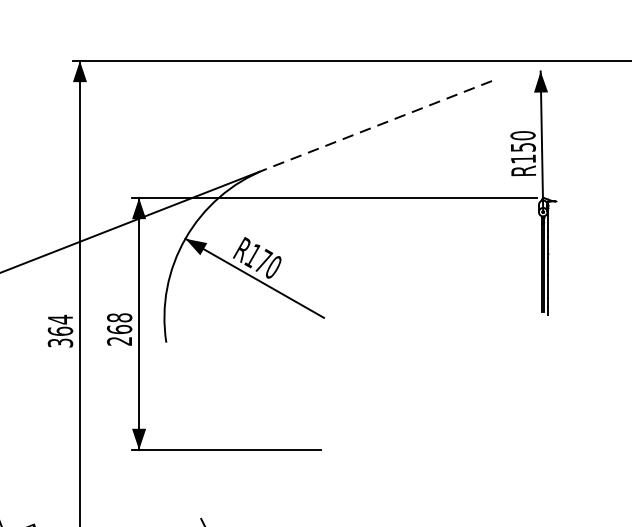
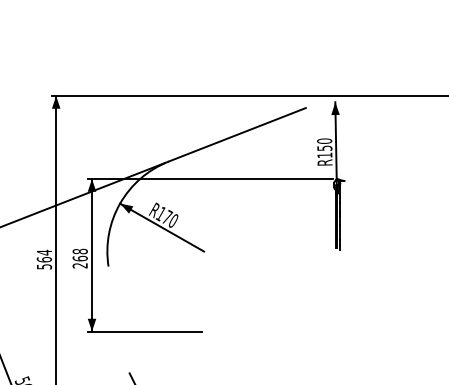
line: (377, 124) -> (236, 134), dashed -> solid
text: (59, 342) -> (43, 266), 364 -> 564

